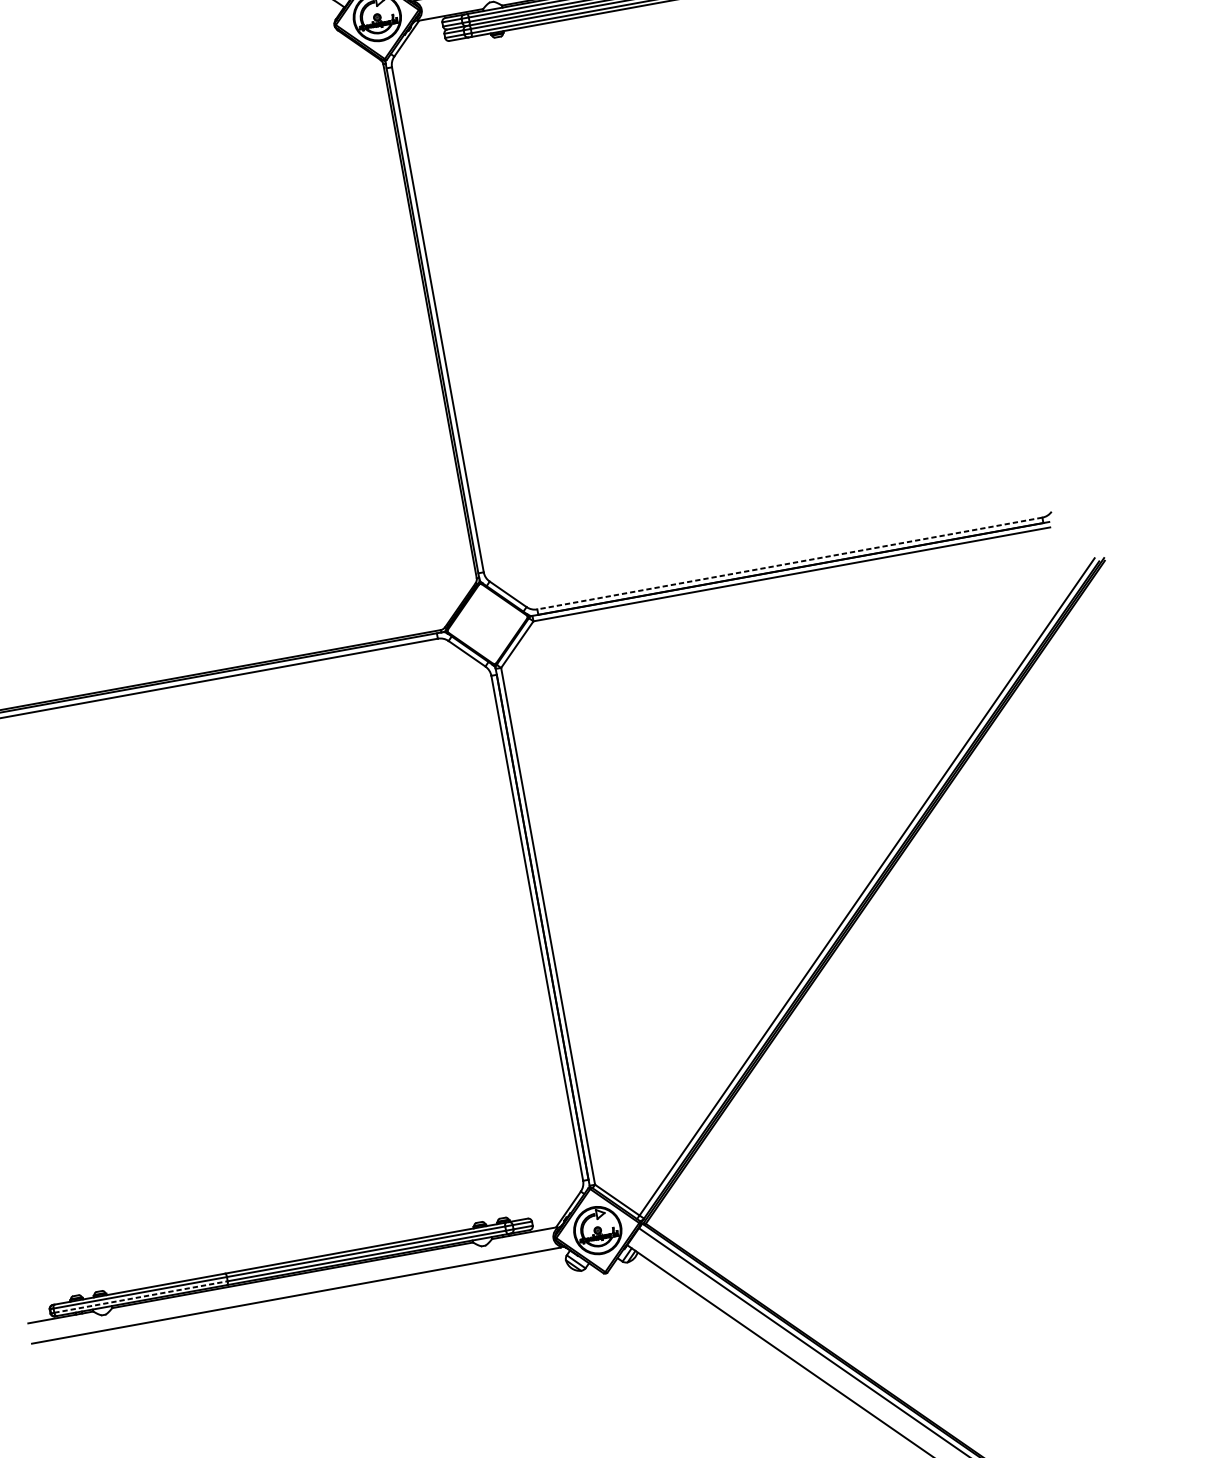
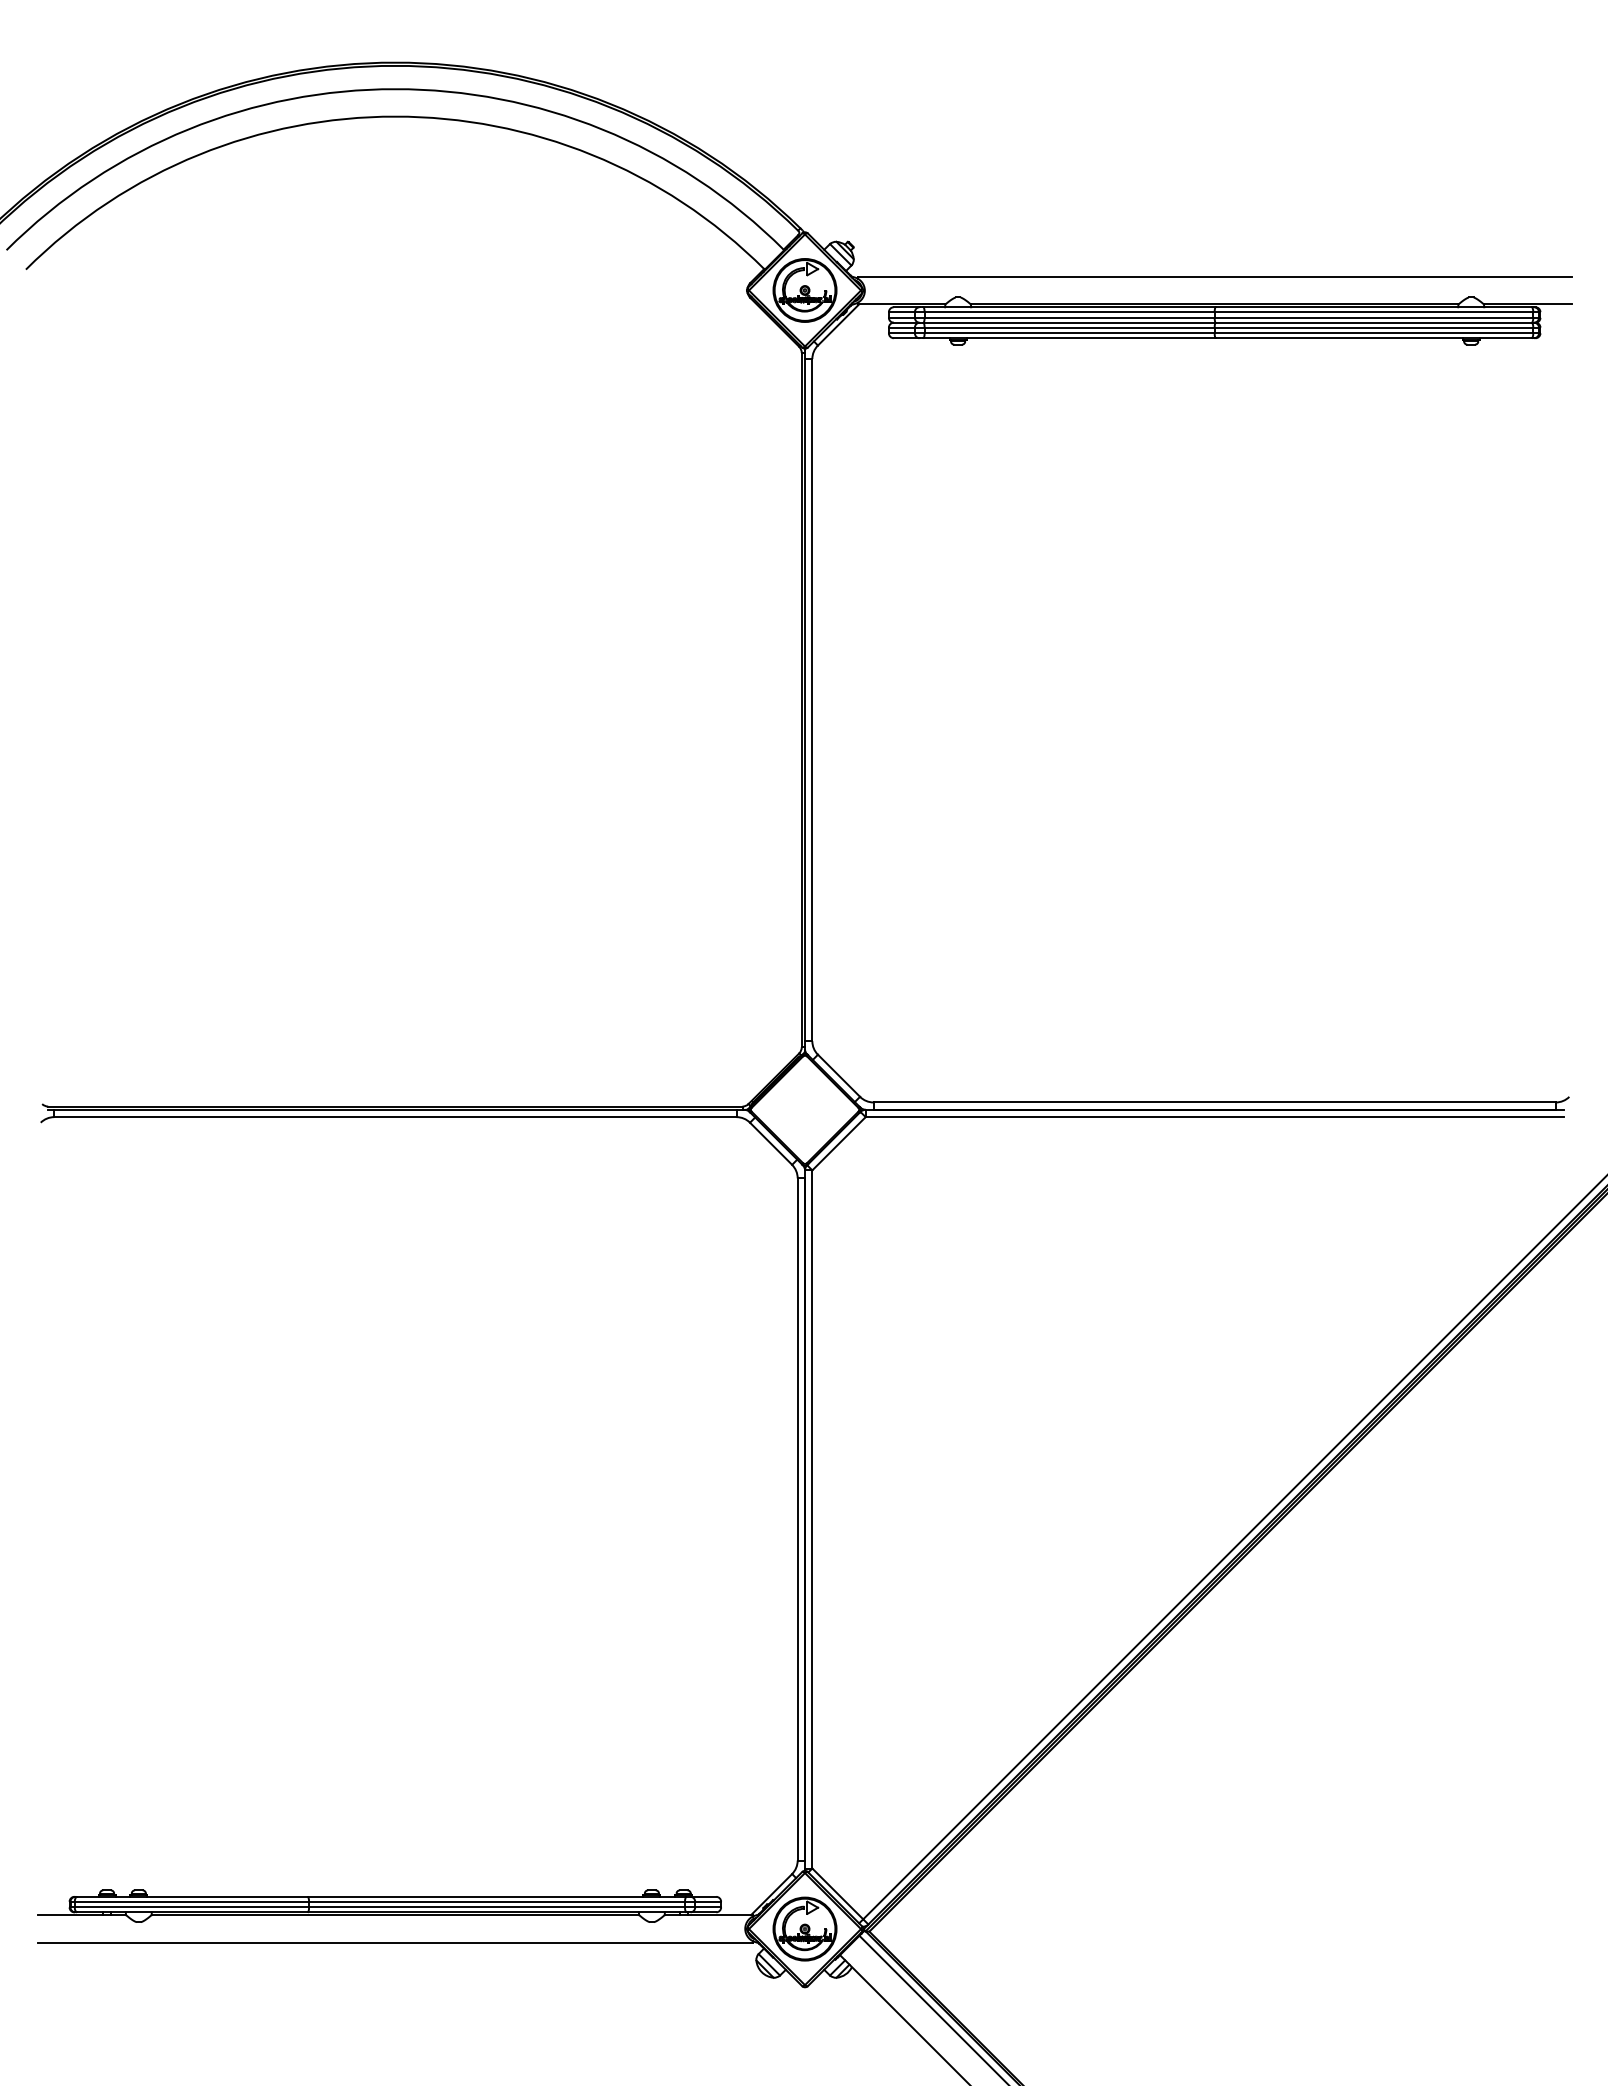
line: (789, 563) -> (1214, 1102), dashed -> solid
line: (141, 1296) -> (192, 1907), dashed -> solid

